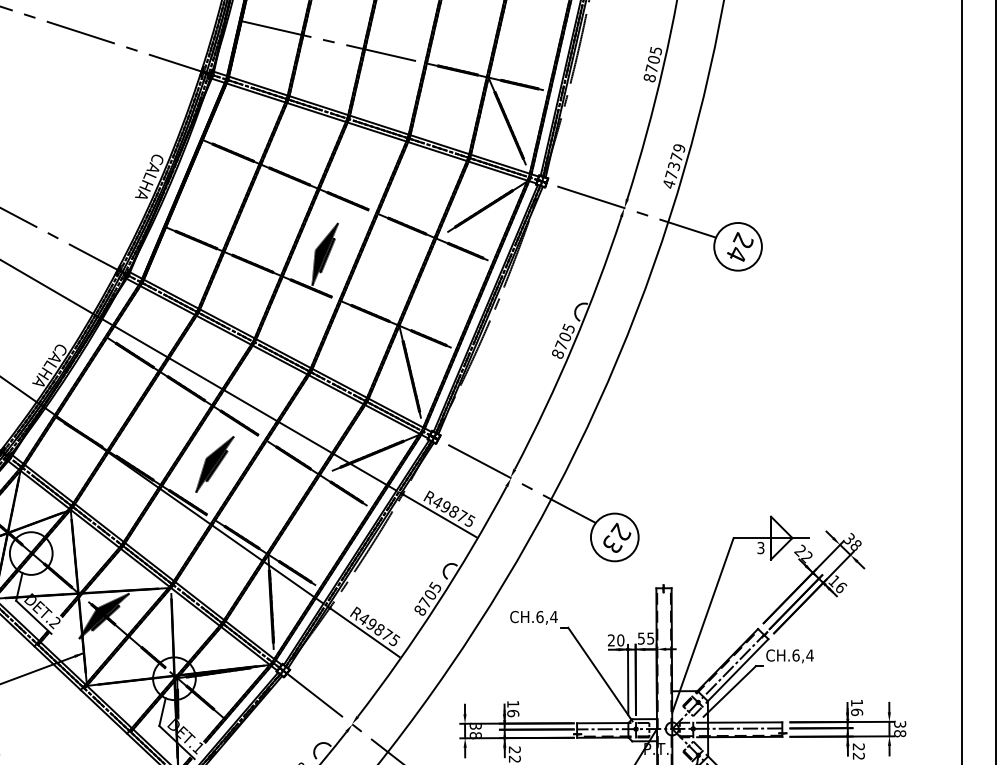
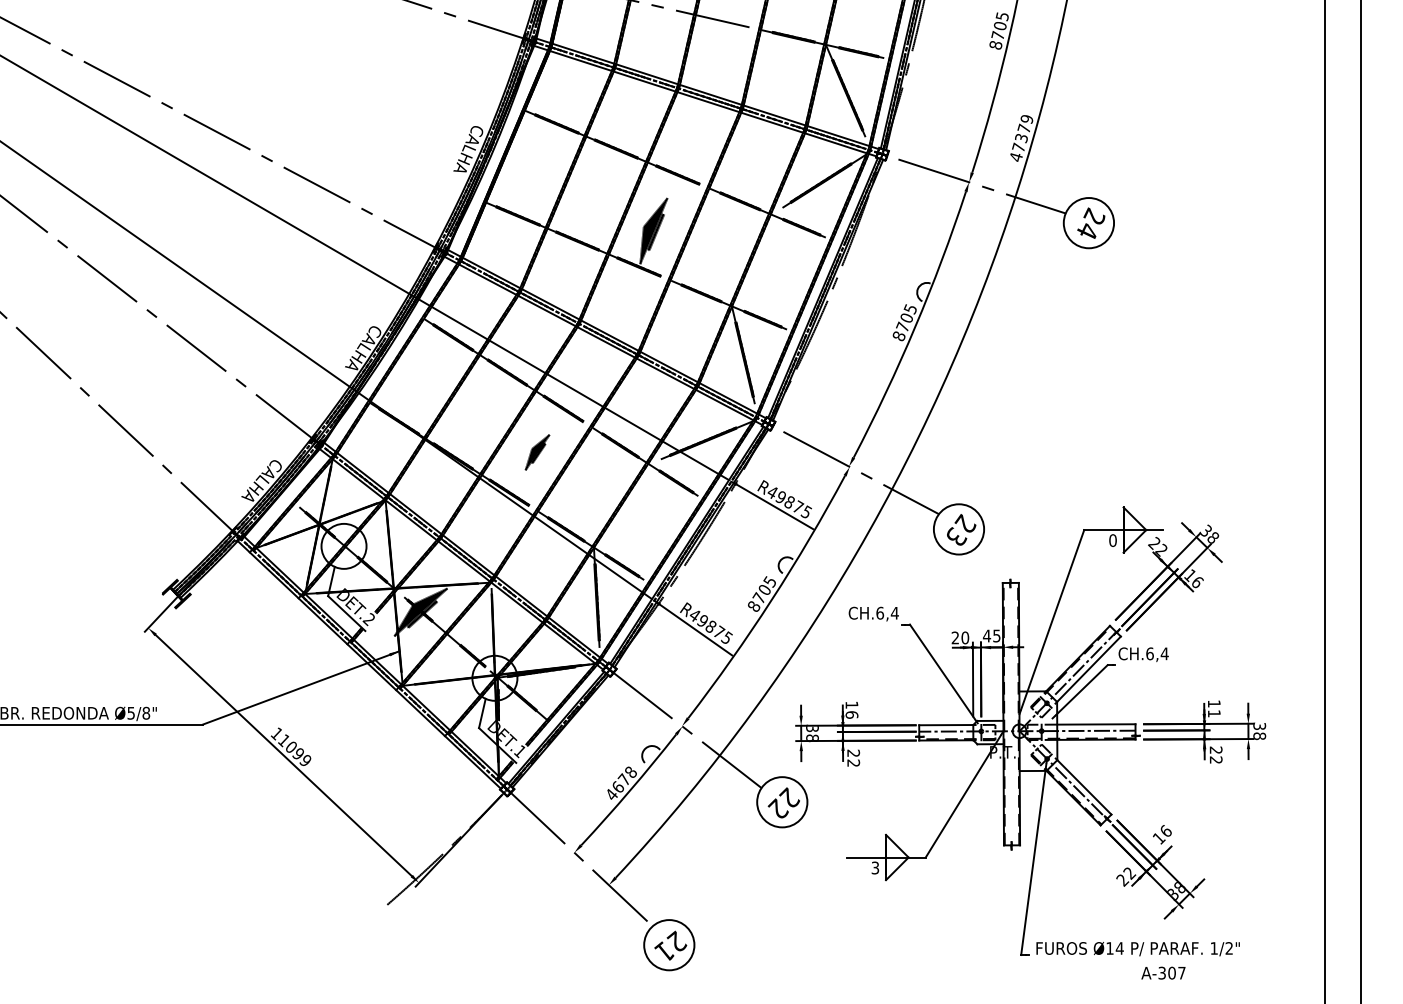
part: (214, 464) -> (537, 452), size x0.6
text: (760, 547) -> (1112, 540), 3 -> 0
text: (640, 638) -> (986, 635), 55 -> 45
text: (856, 712) -> (1213, 713), 16 -> 11

